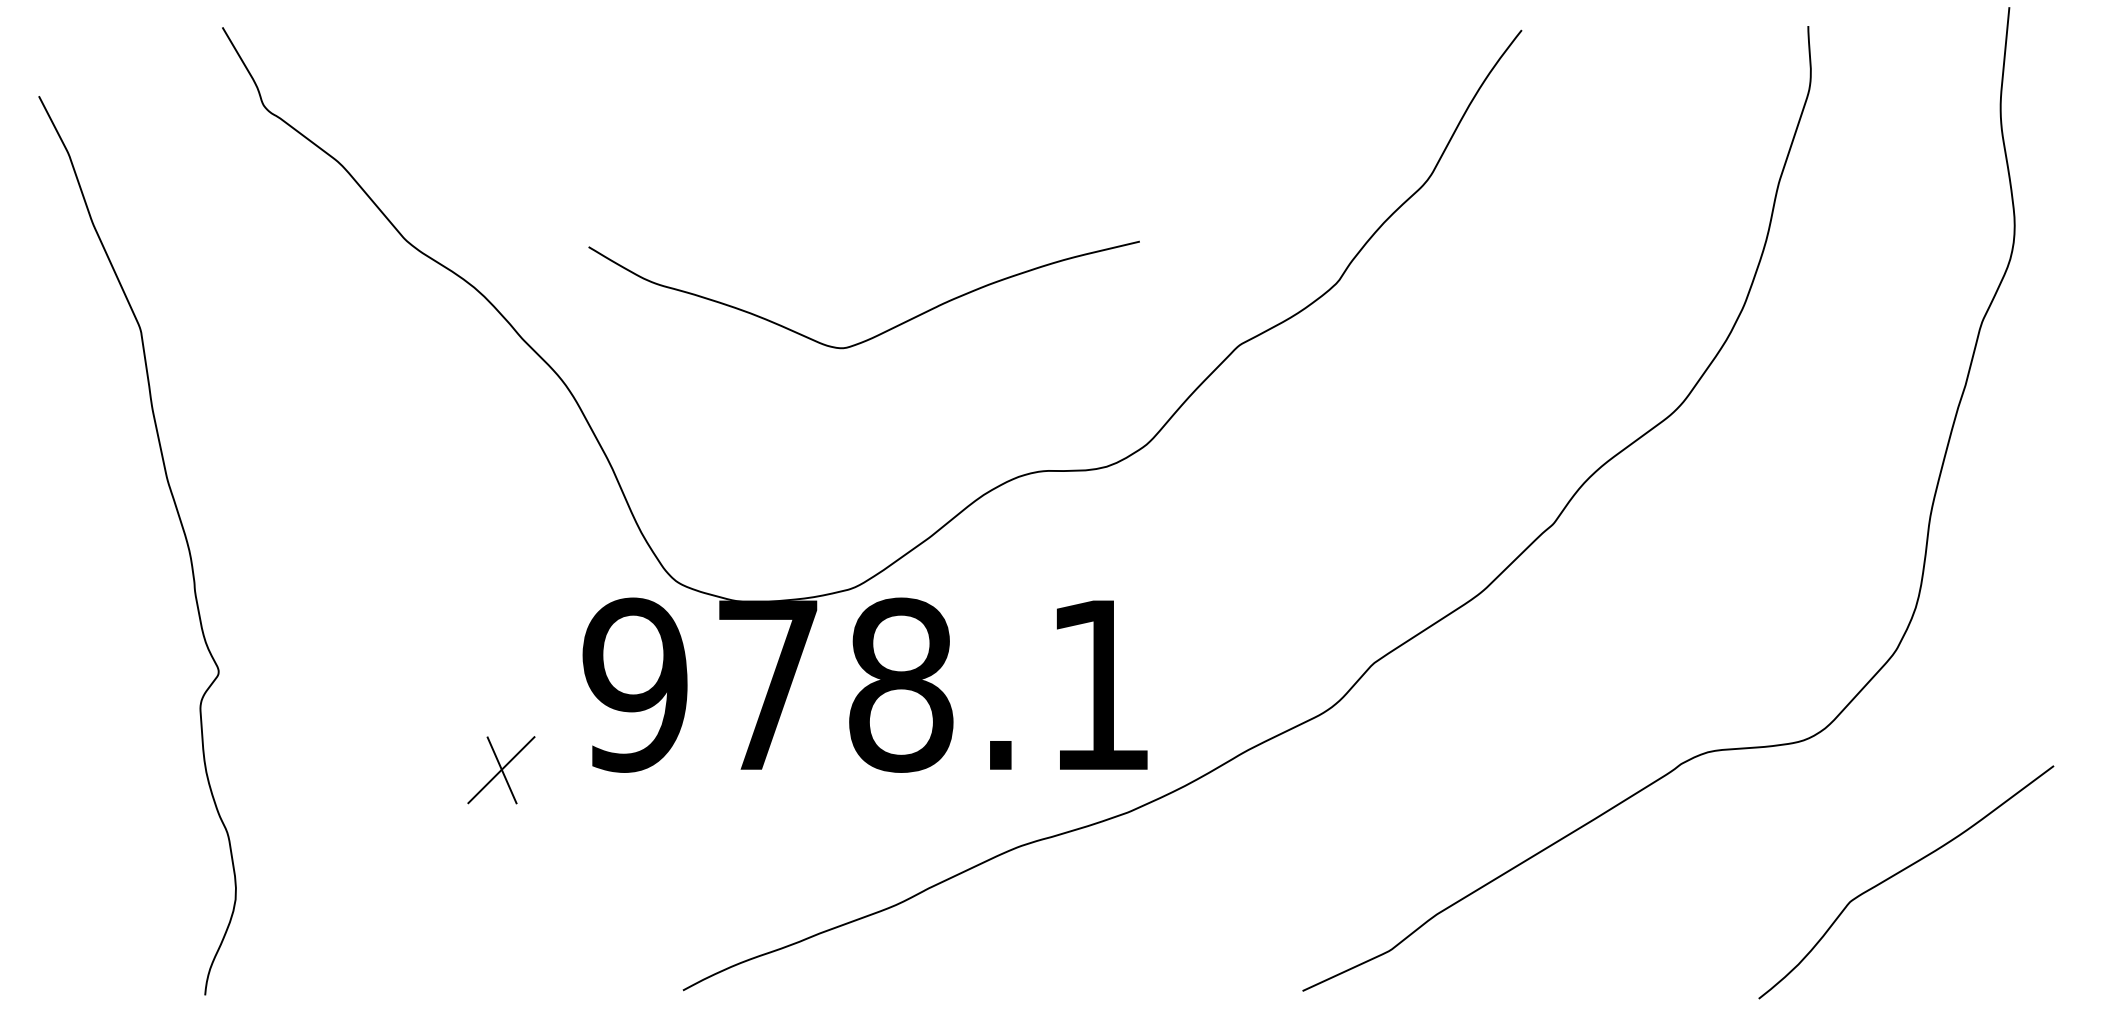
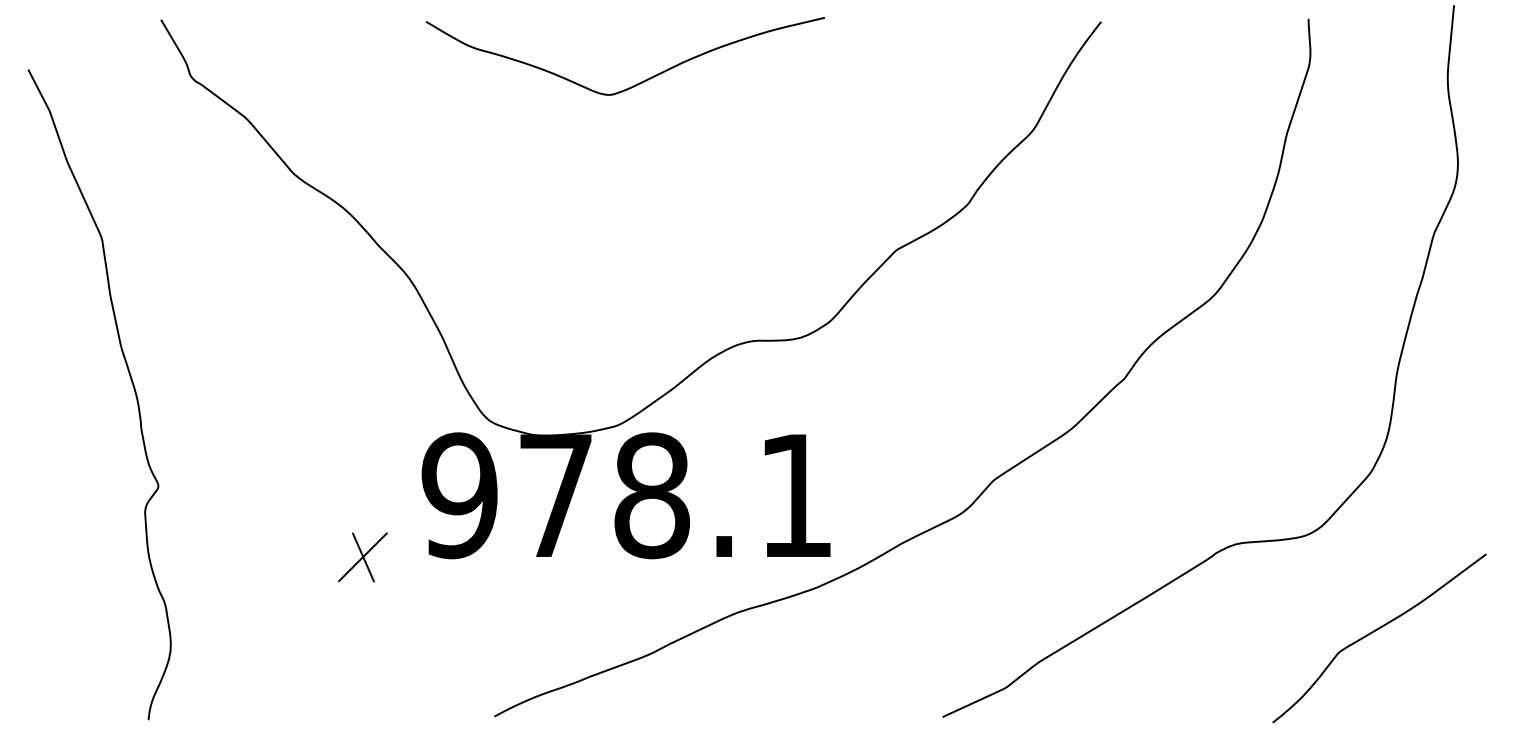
curve: (881, 332) -> (637, 83), moved

